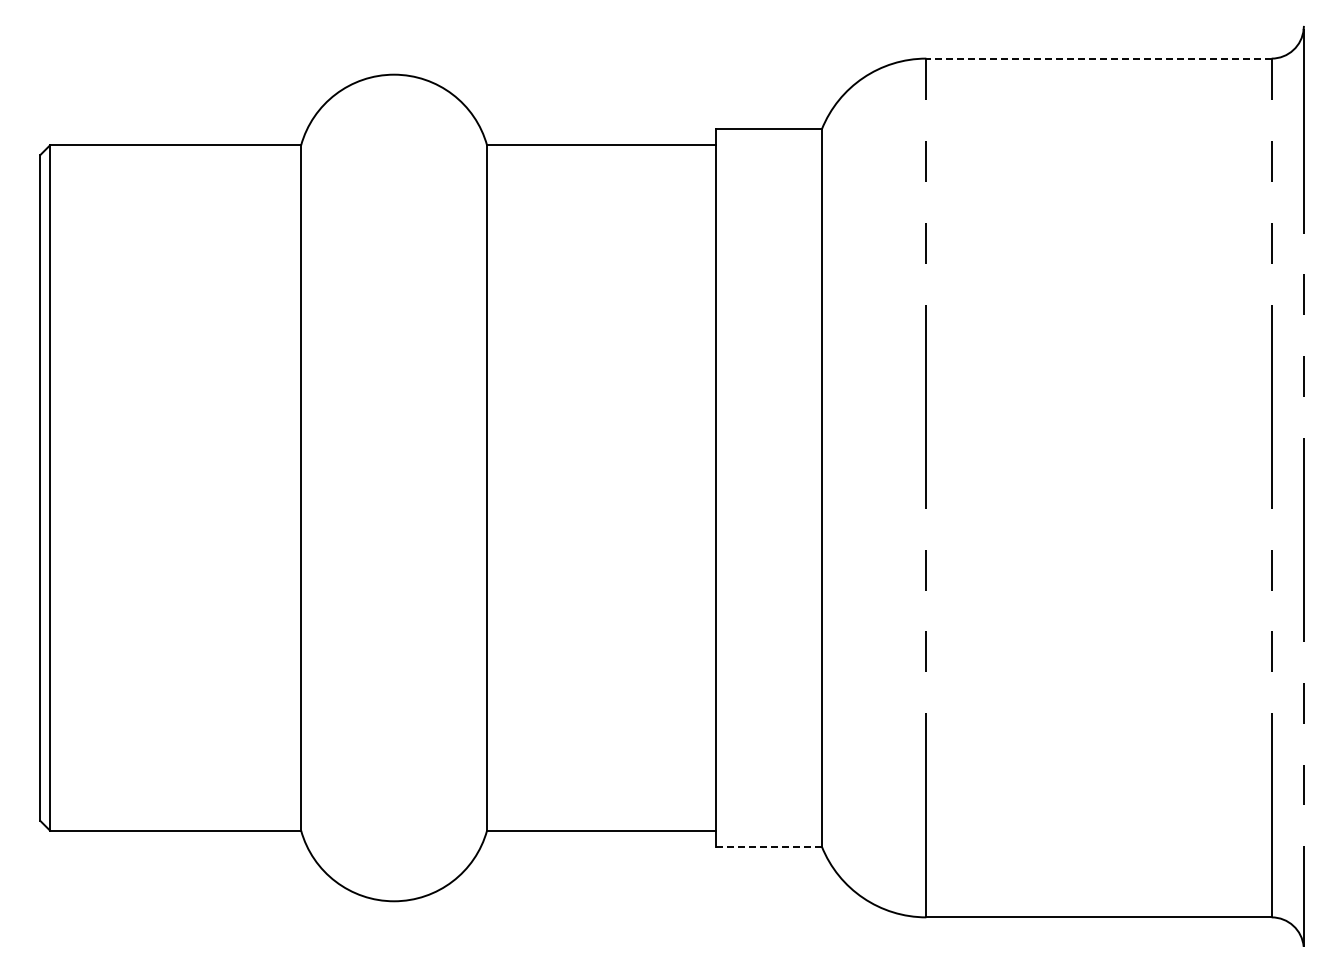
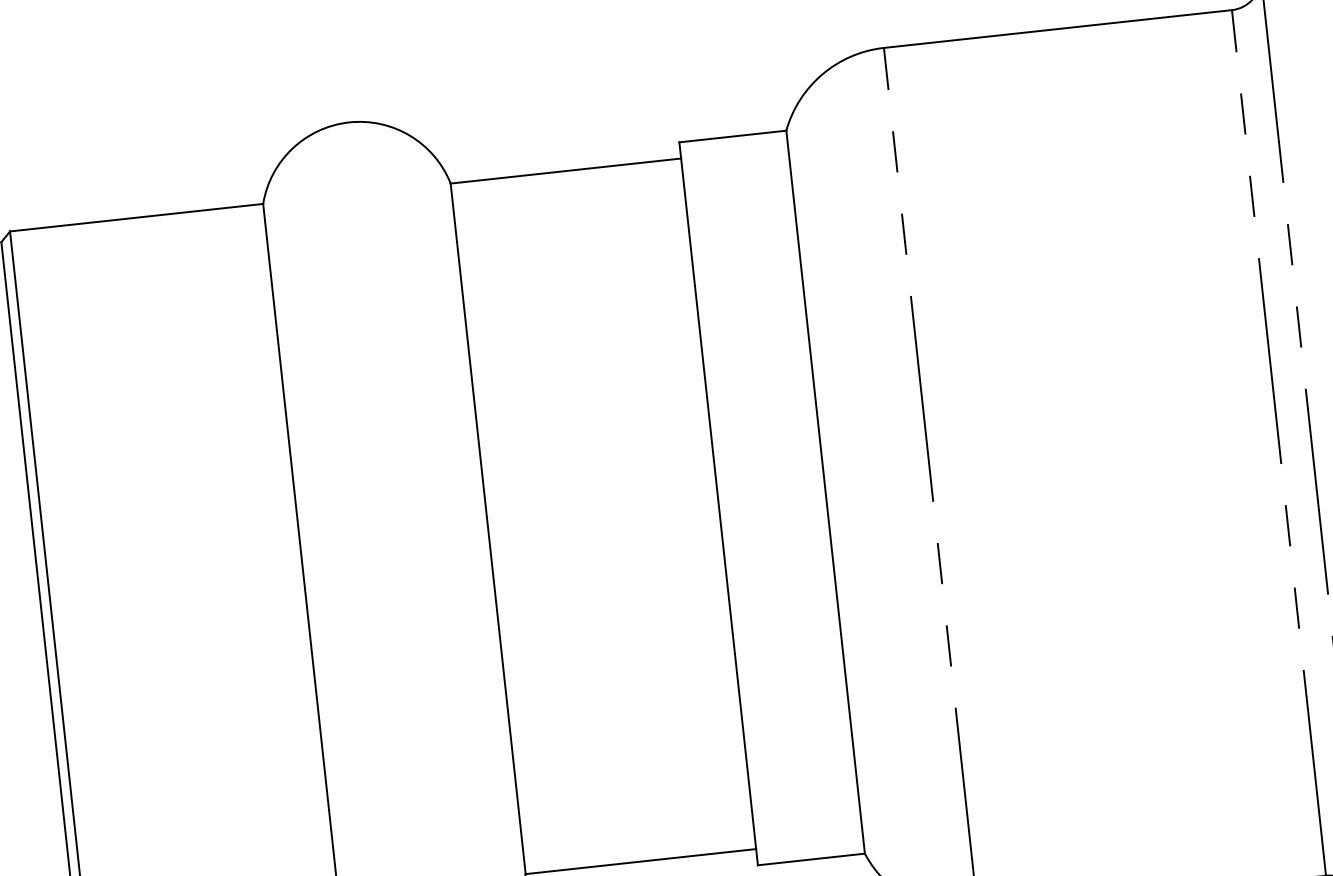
line: (1099, 58) -> (1058, 28), dashed -> solid
line: (769, 846) -> (812, 859), dashed -> solid

